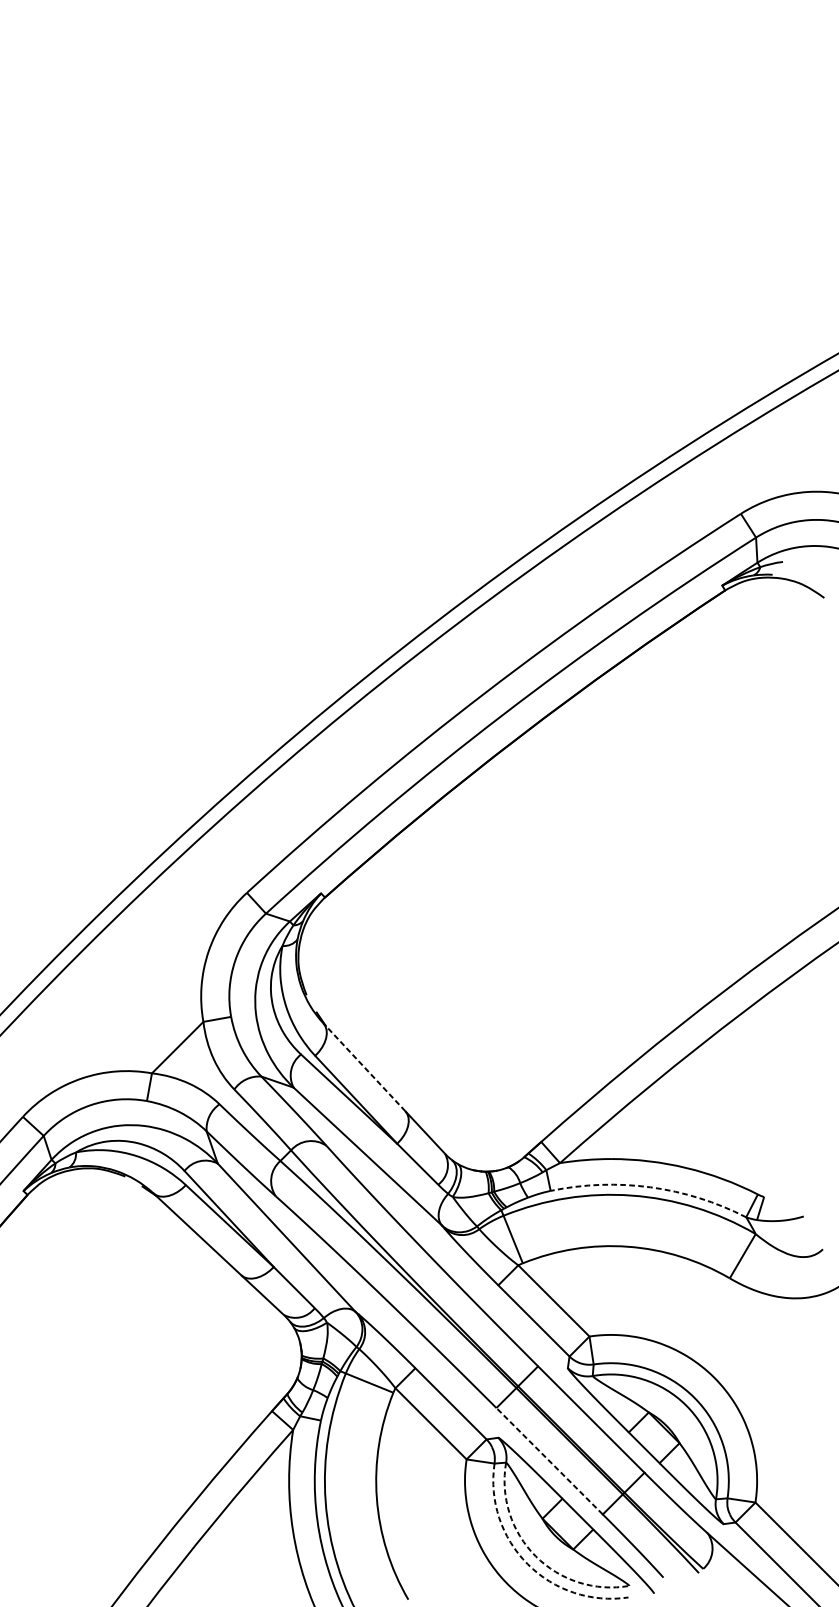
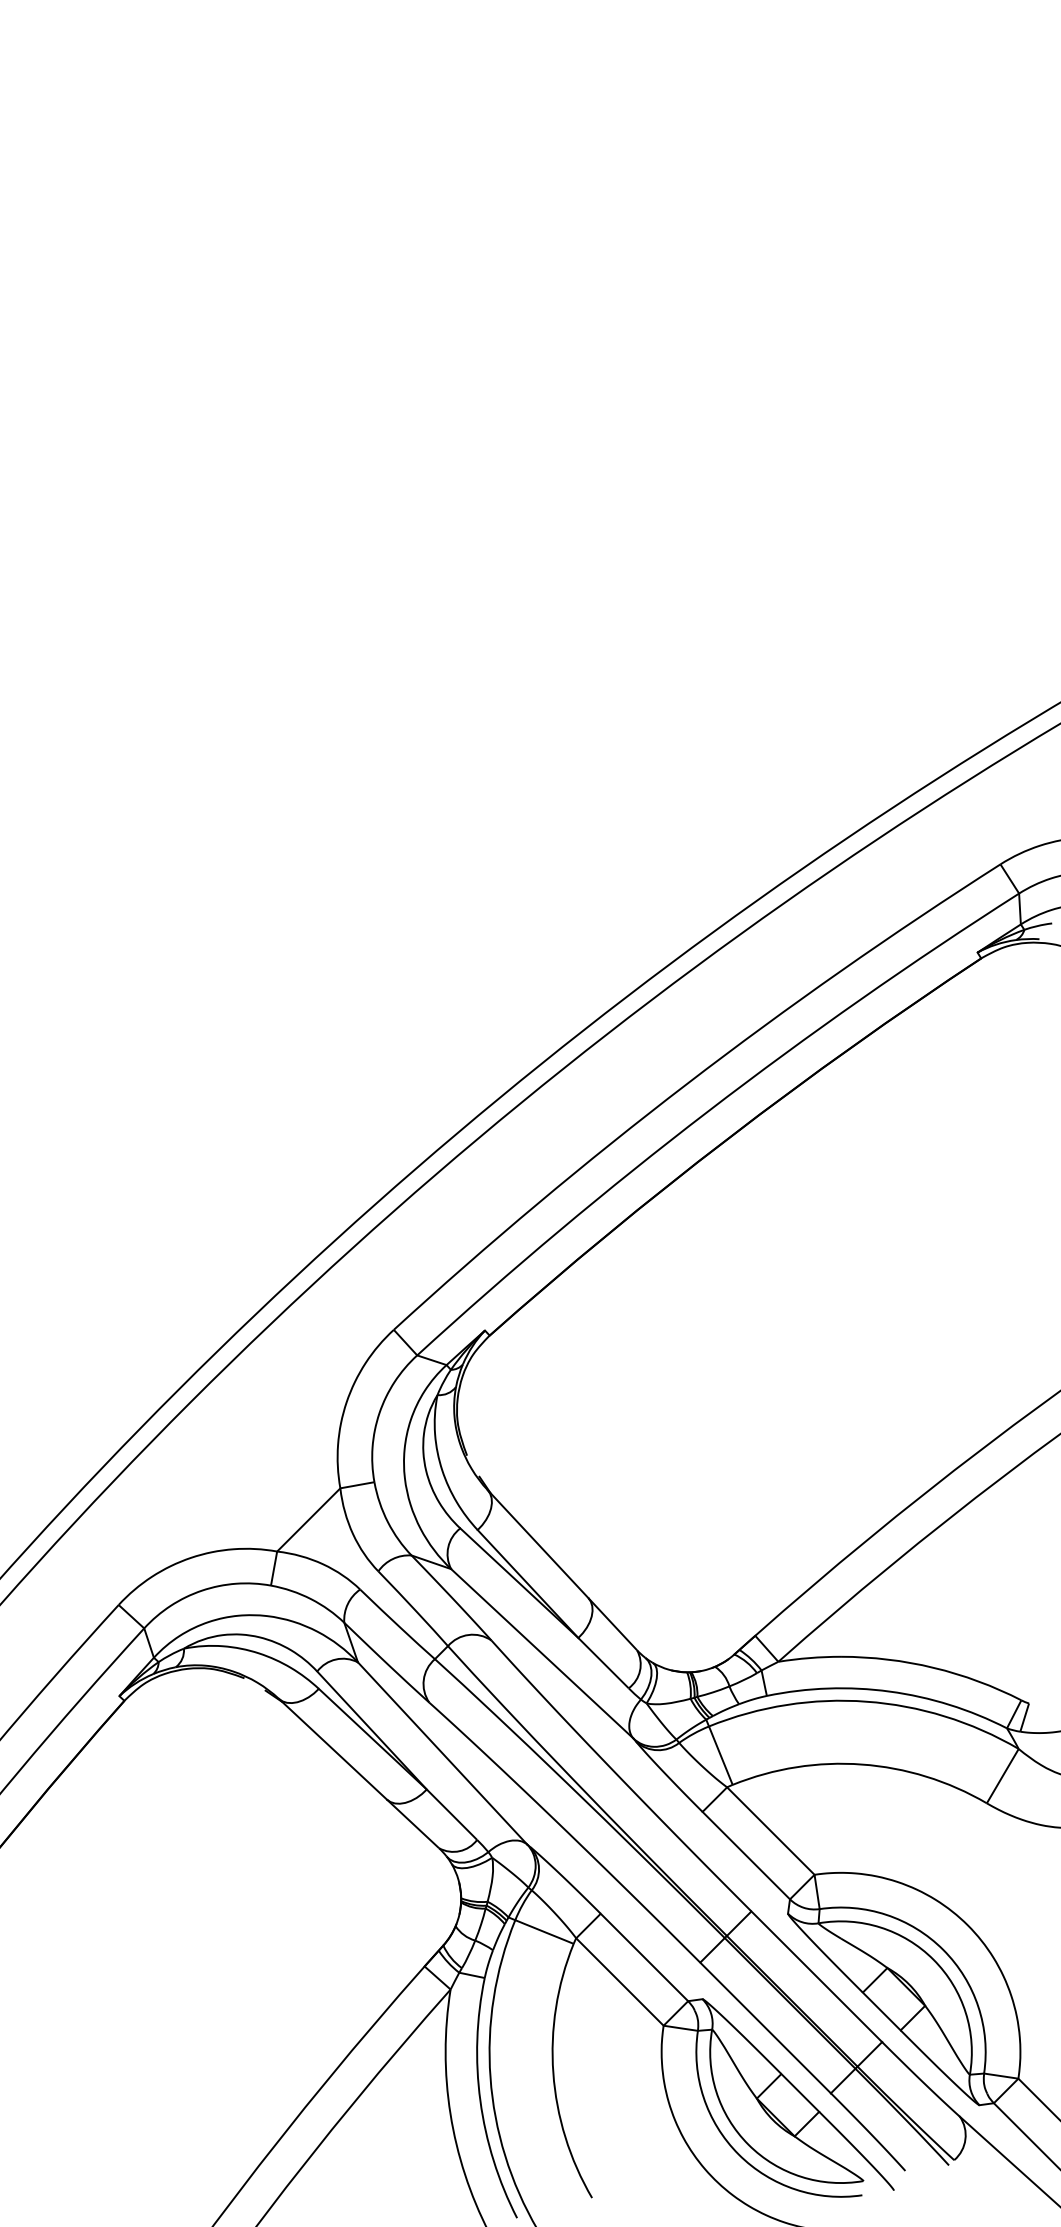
line: (364, 1067) -> (538, 1544), dashed -> solid
arc: (650, 1187) -> (889, 1691), dashed -> solid
line: (549, 1460) -> (765, 2027), dashed -> solid
arc: (535, 1556) -> (748, 2144), dashed -> solid
arc: (527, 1564) -> (738, 2154), dashed -> solid

